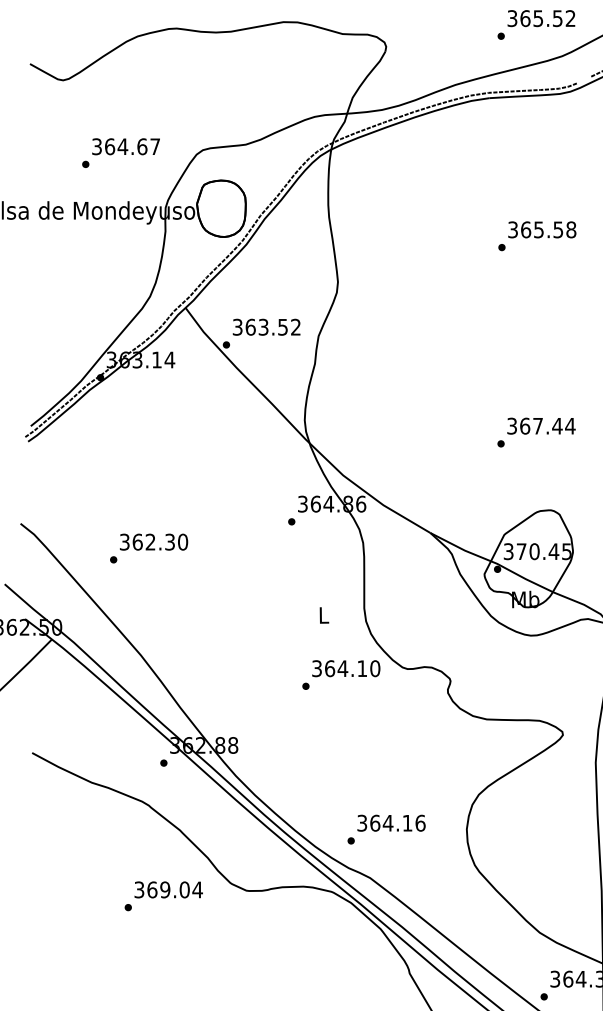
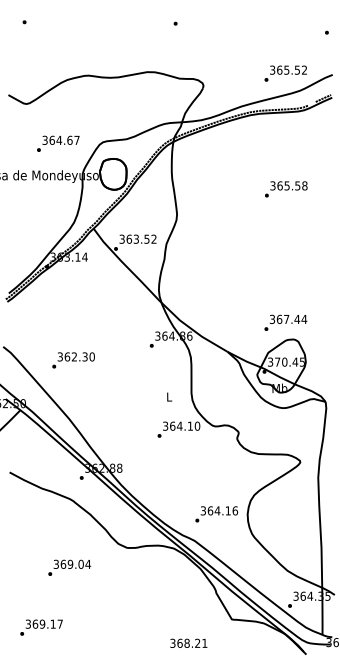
text: (535, 431) -> (285, 322), moved
text: (386, 829) -> (216, 514), moved
text: (163, 895) -> (69, 567), moved

